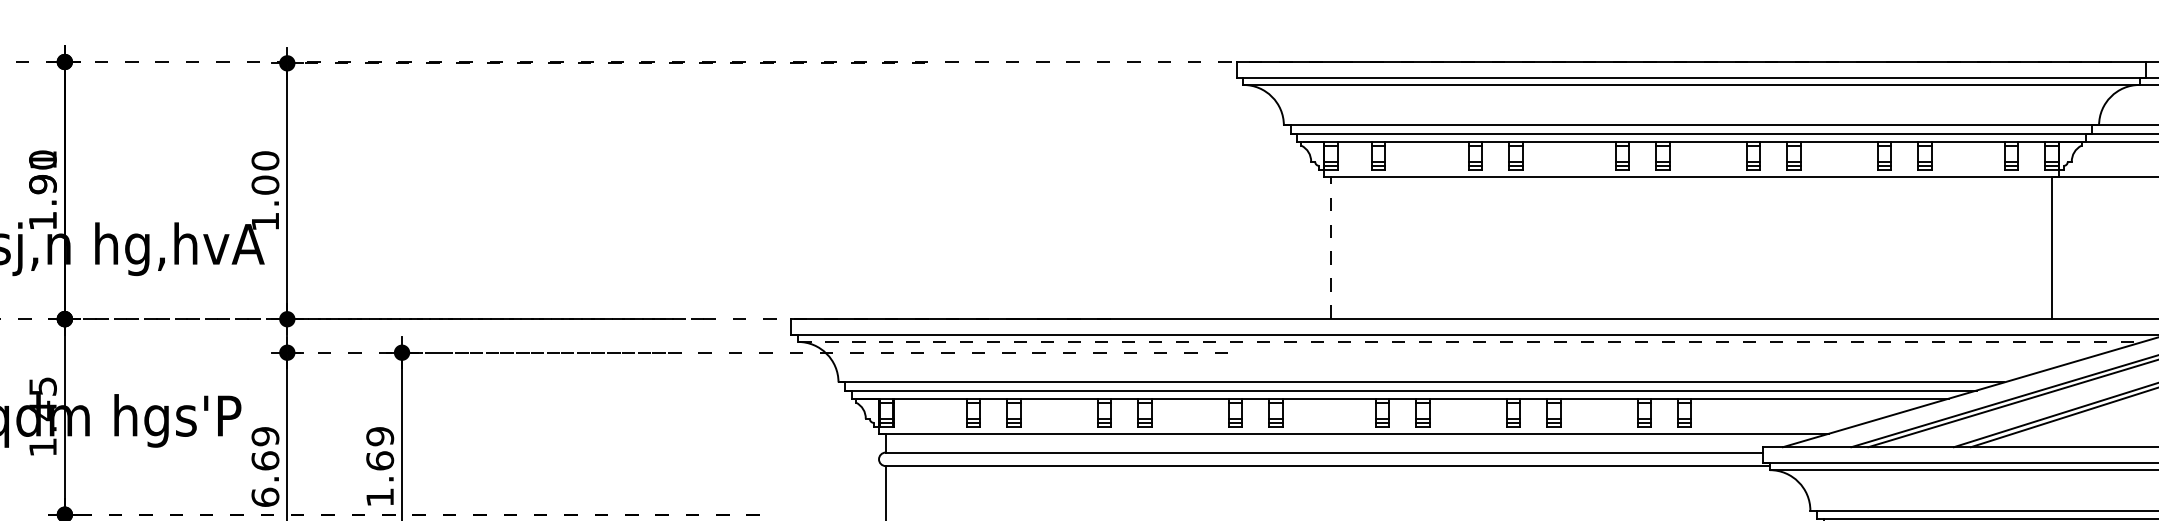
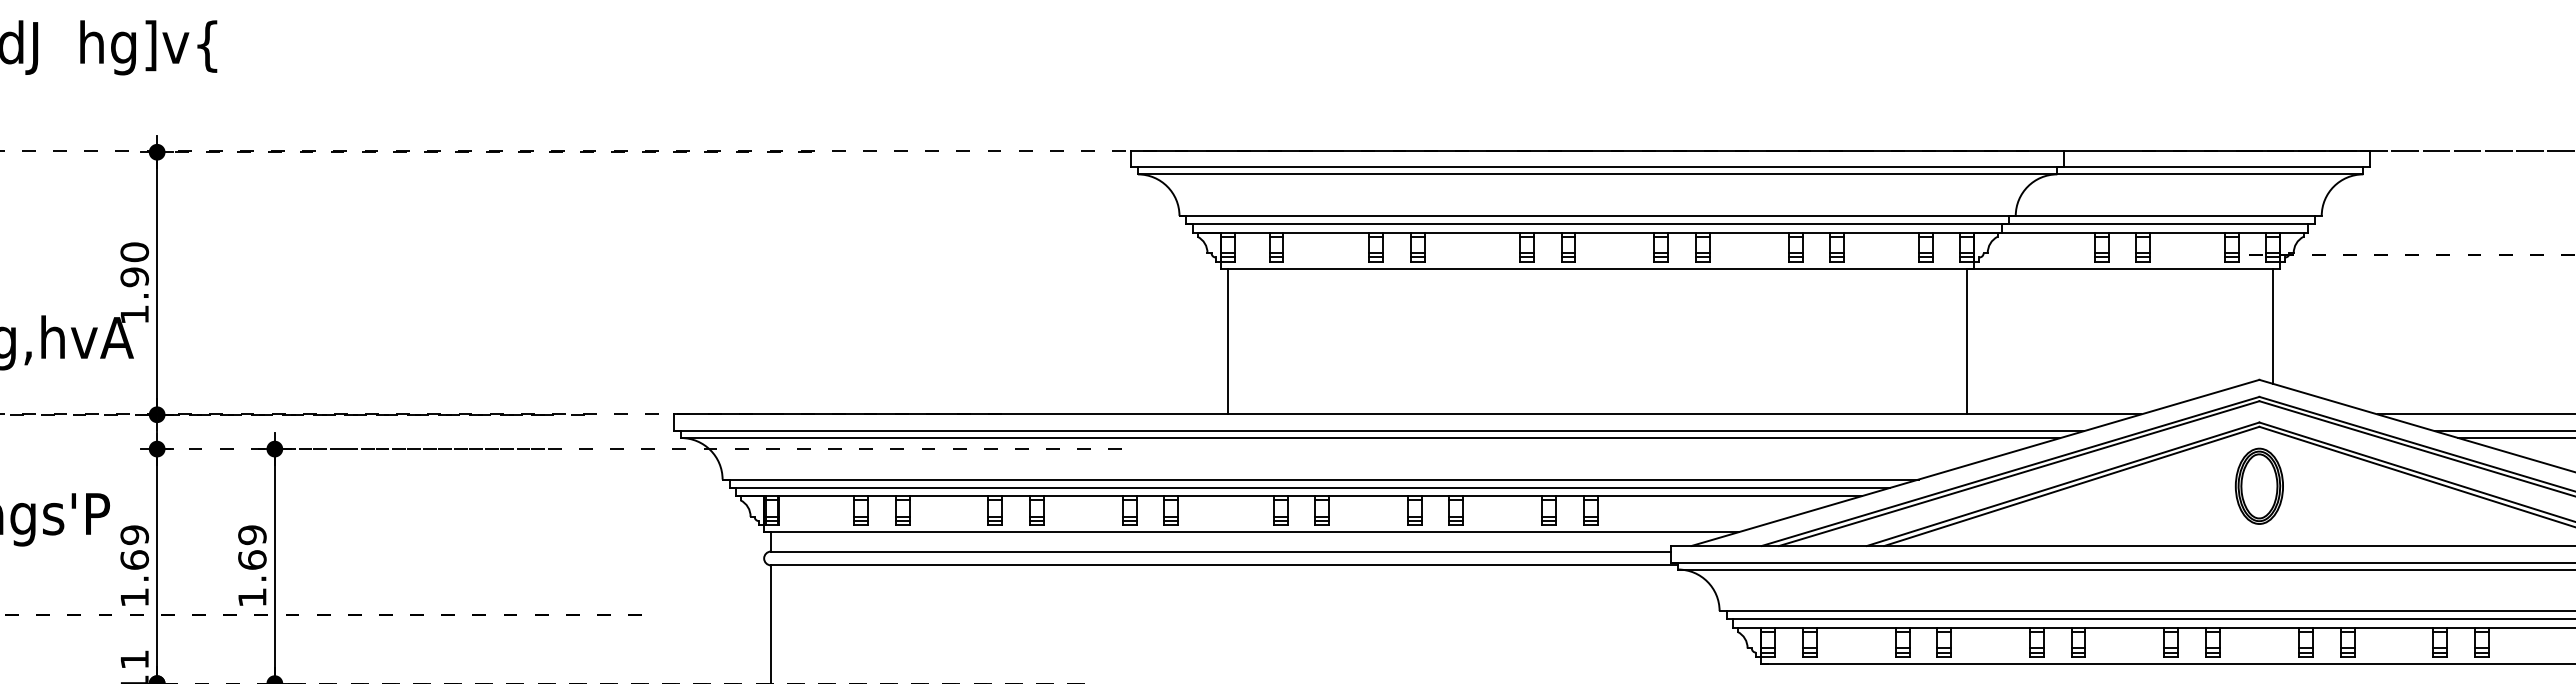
text: (265, 185) -> (134, 277), 1.00 -> 1.90
line: (1330, 247) -> (1227, 341), dashed -> solid
line: (1470, 342) -> (1370, 438), dashed -> solid
text: (265, 497) -> (134, 597), 6.69 -> 1.69

